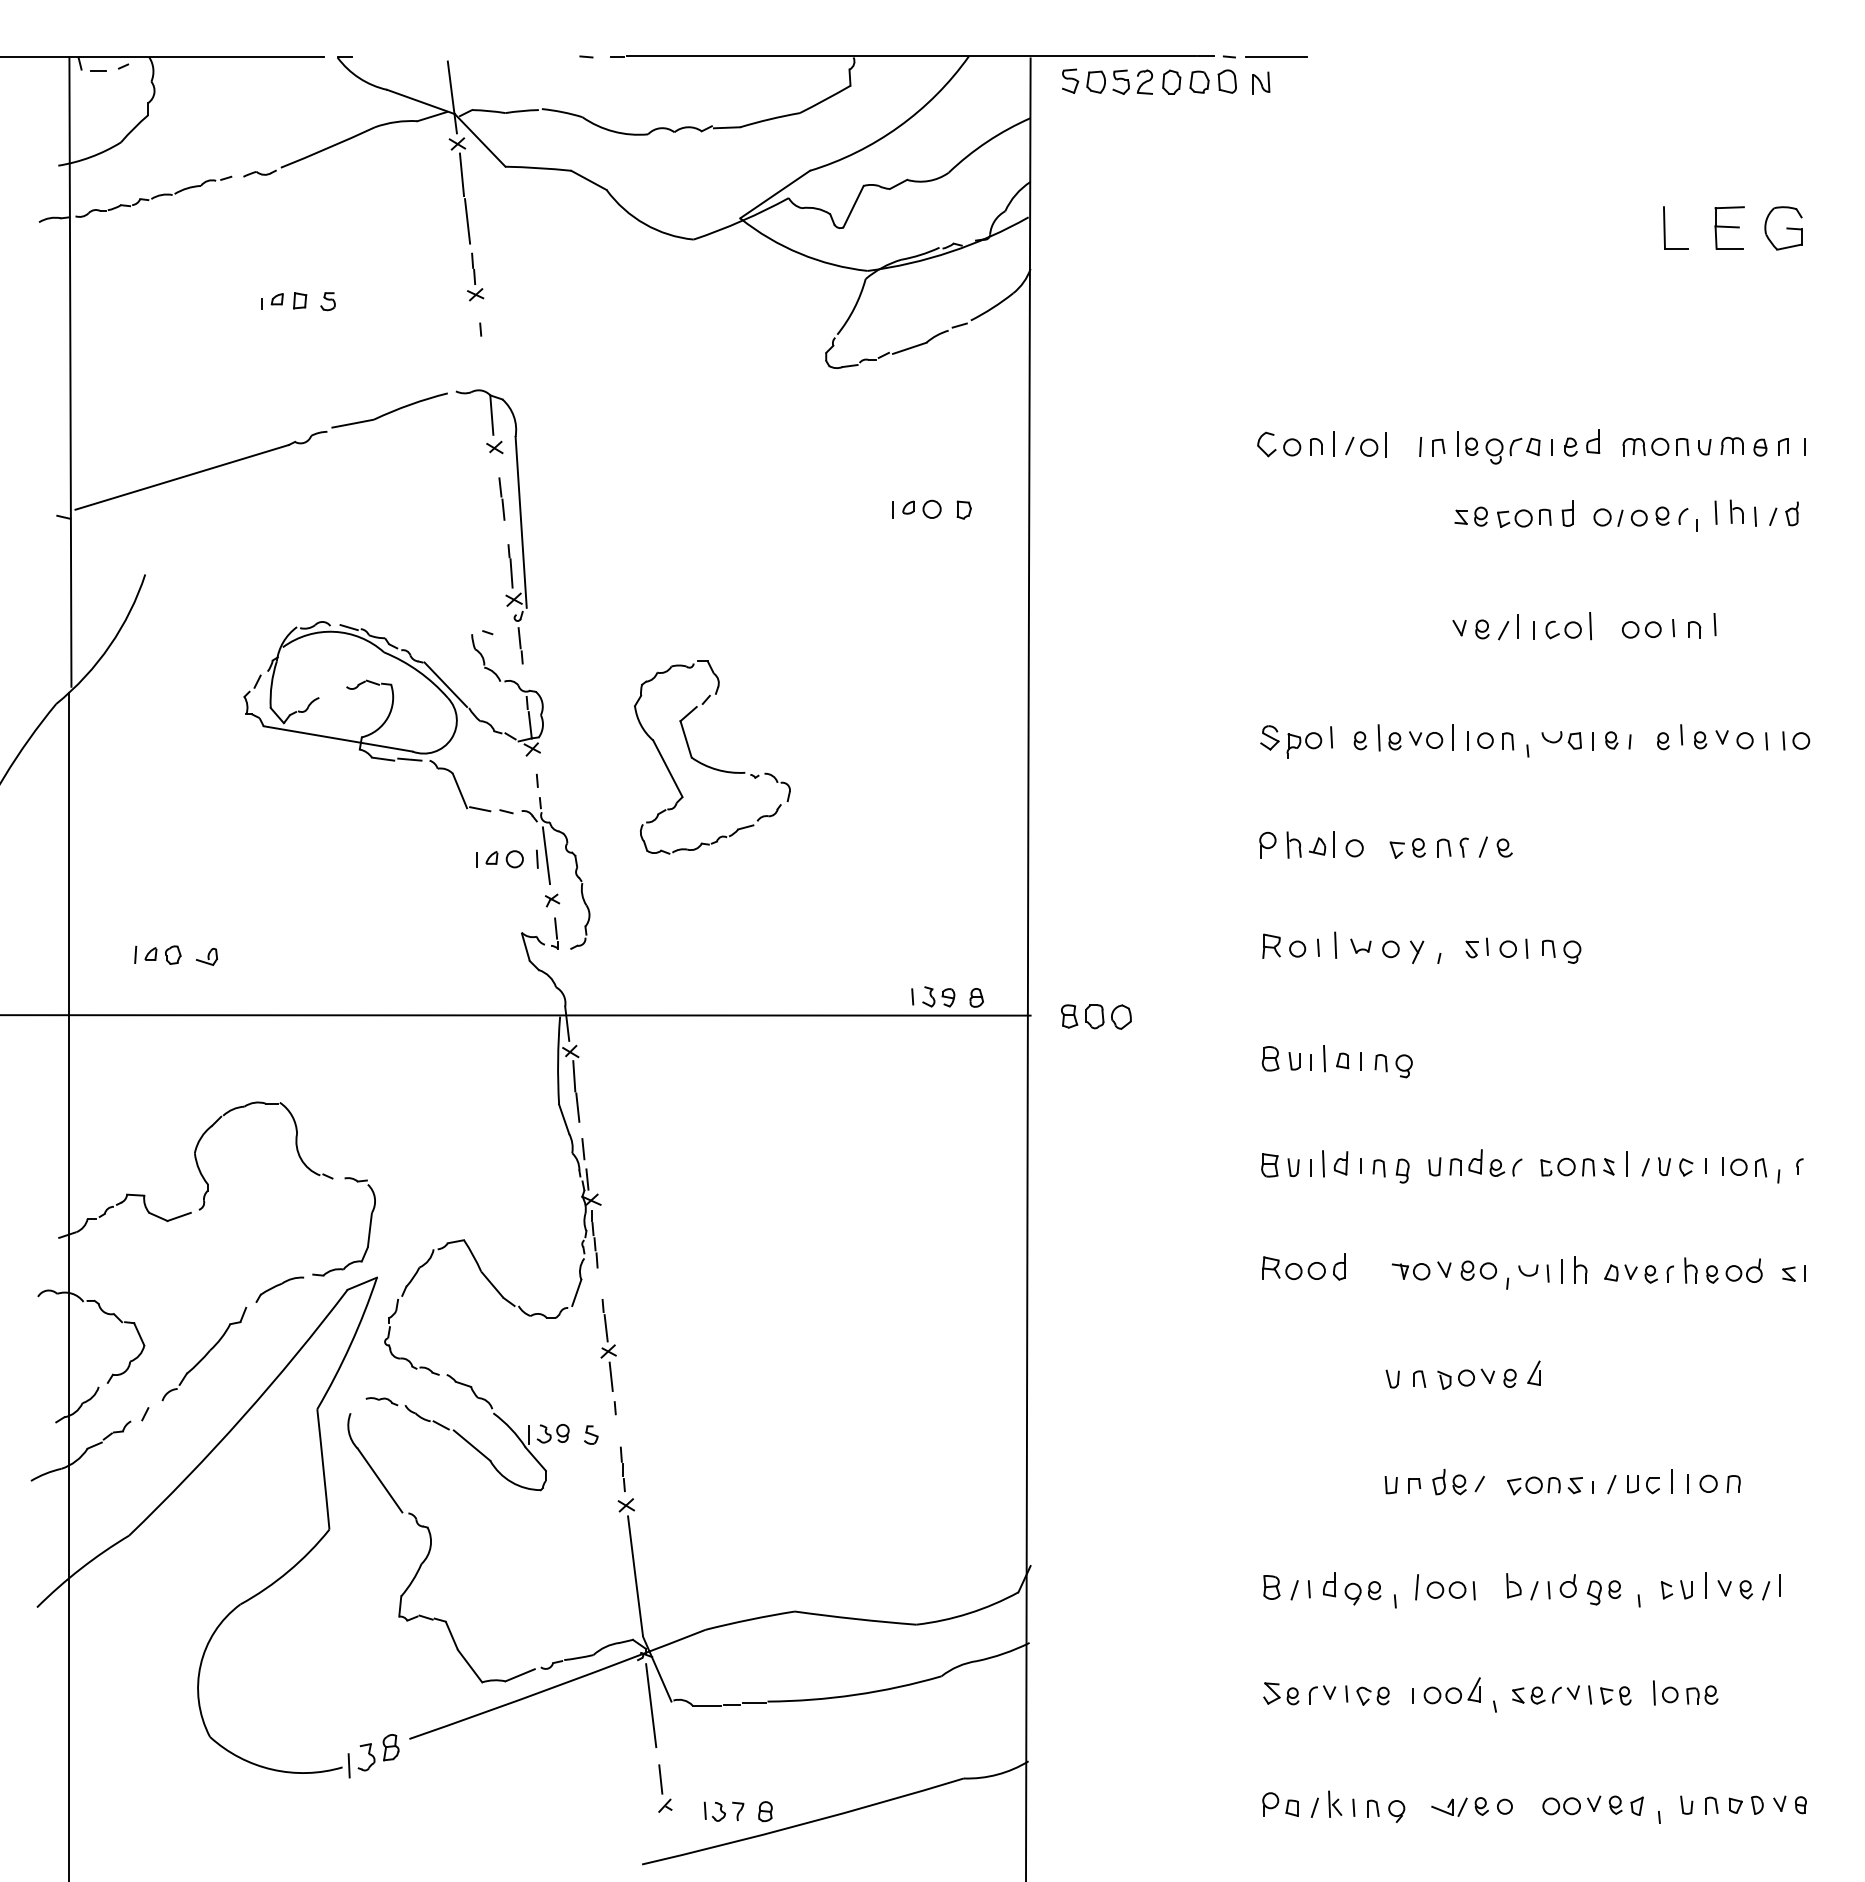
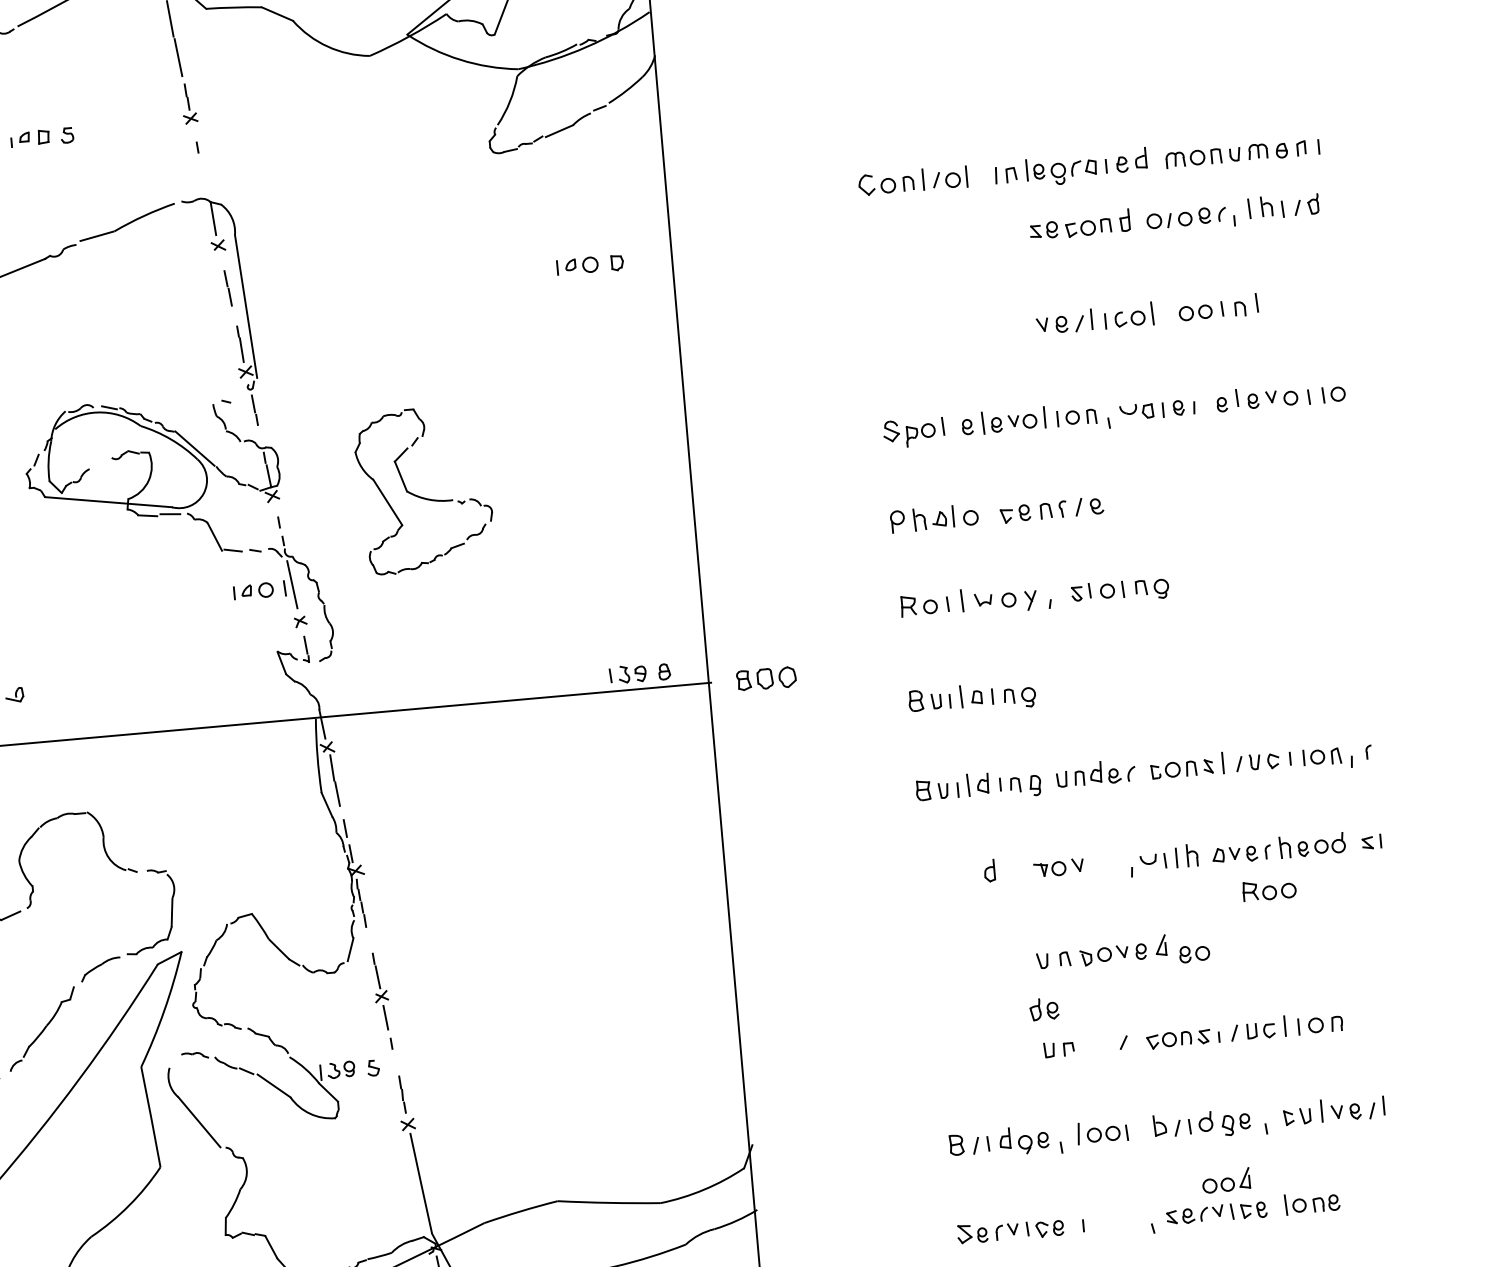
part: (1293, 1267) -> (1268, 889), moved
part: (1478, 1270) -> (1194, 953), moved
part: (1449, 1481) -> (1044, 1008), moved
part: (1451, 1690) -> (1225, 1180), moved

